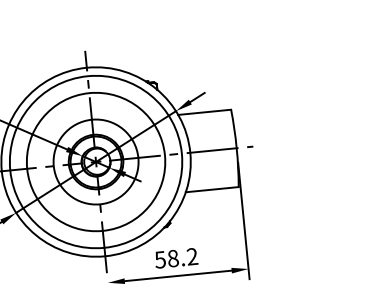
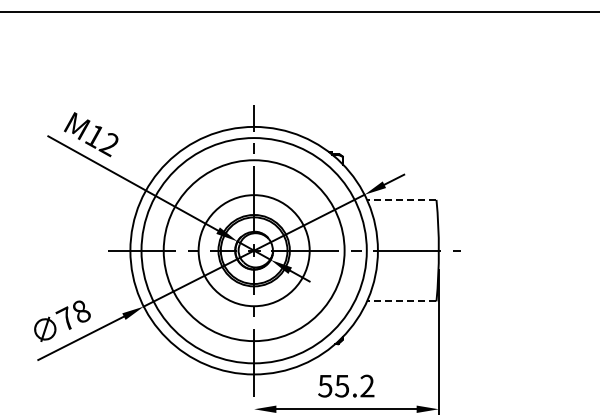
line: (204, 112) -> (401, 199), solid -> dashed
line: (212, 189) -> (401, 301), solid -> dashed
text: (173, 258) -> (342, 385), 58.2 -> 55.2

